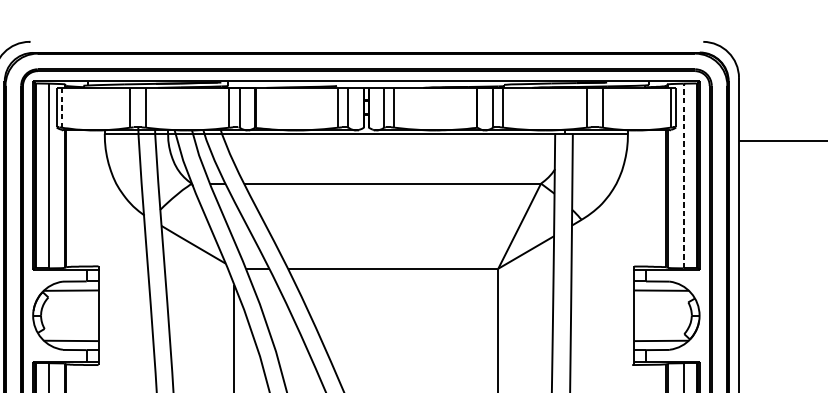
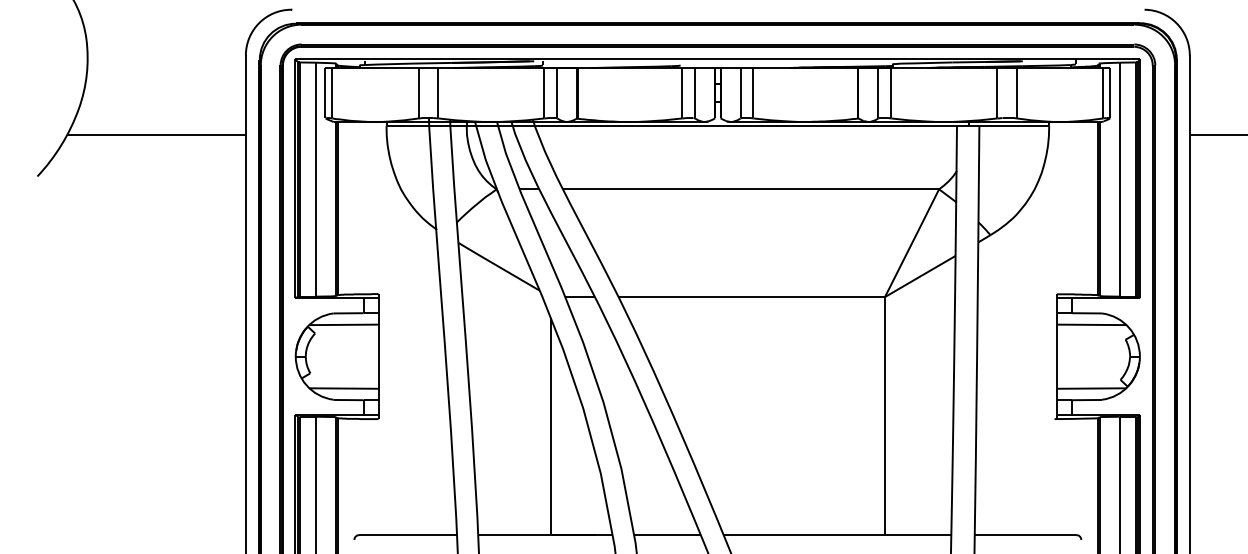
line: (62, 107) -> (332, 93), dashed -> solid
line: (683, 175) -> (1119, 178), dashed -> solid

